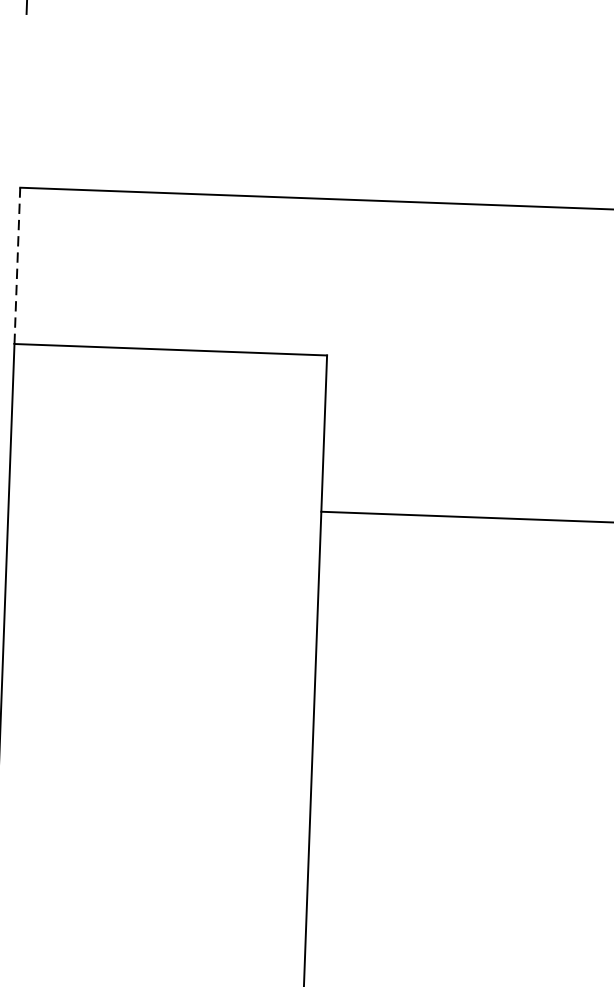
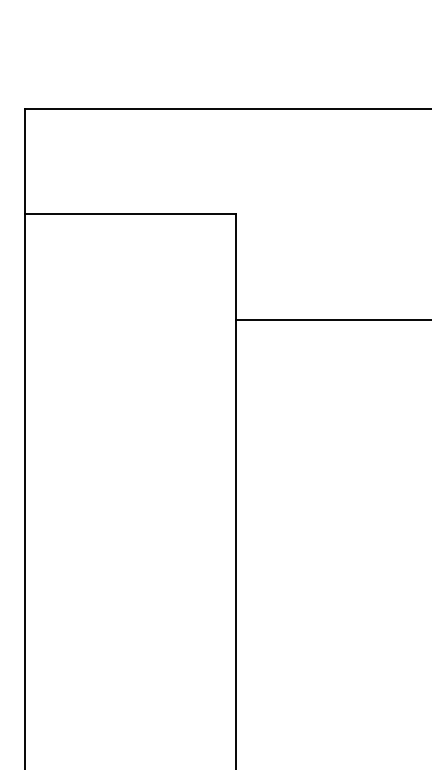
line: (17, 265) -> (24, 161), dashed -> solid

